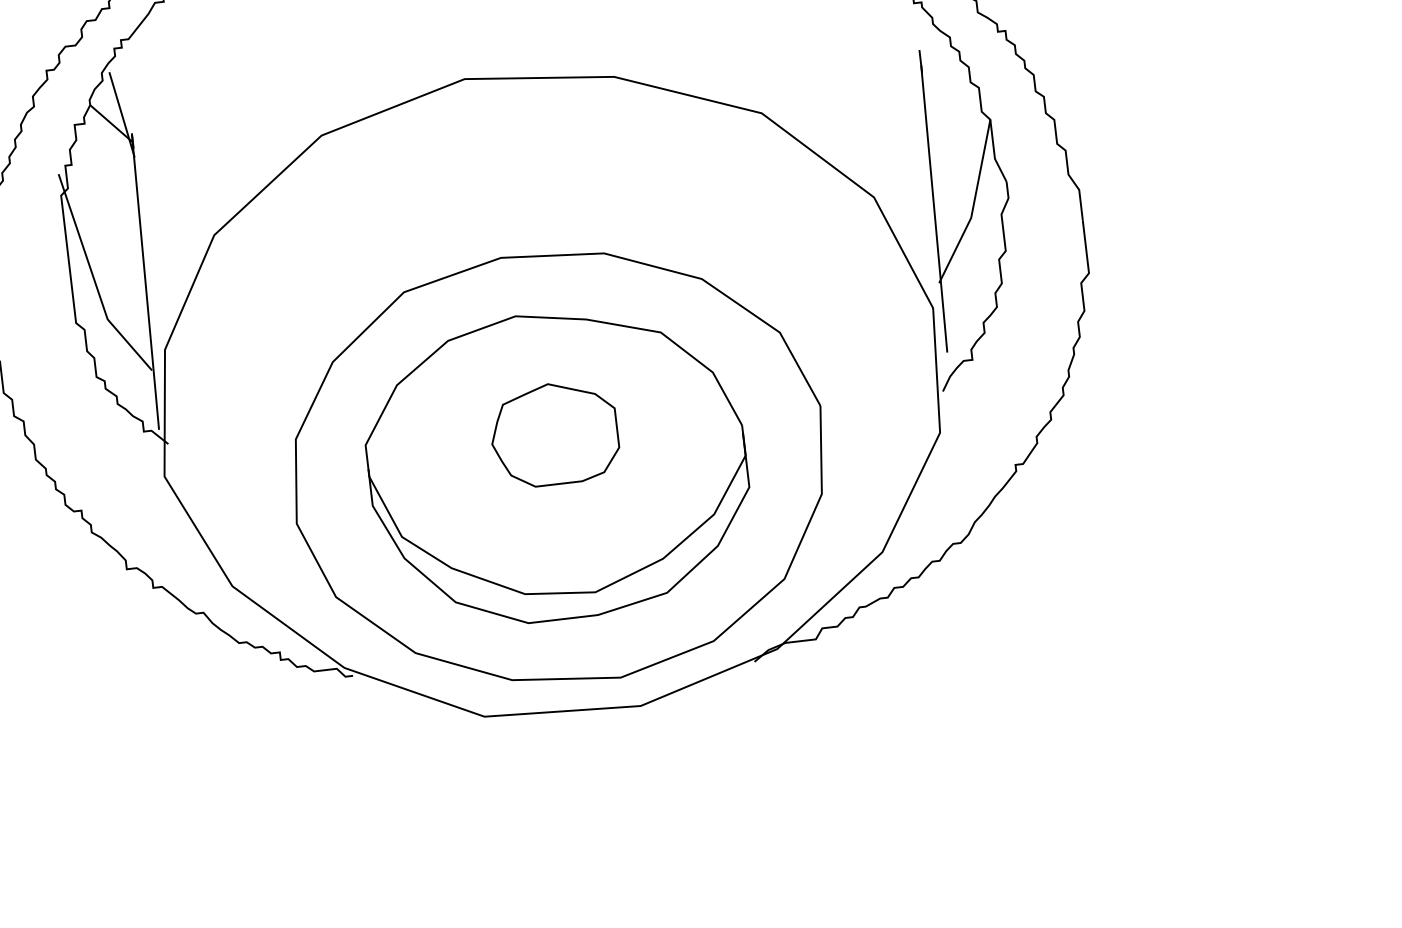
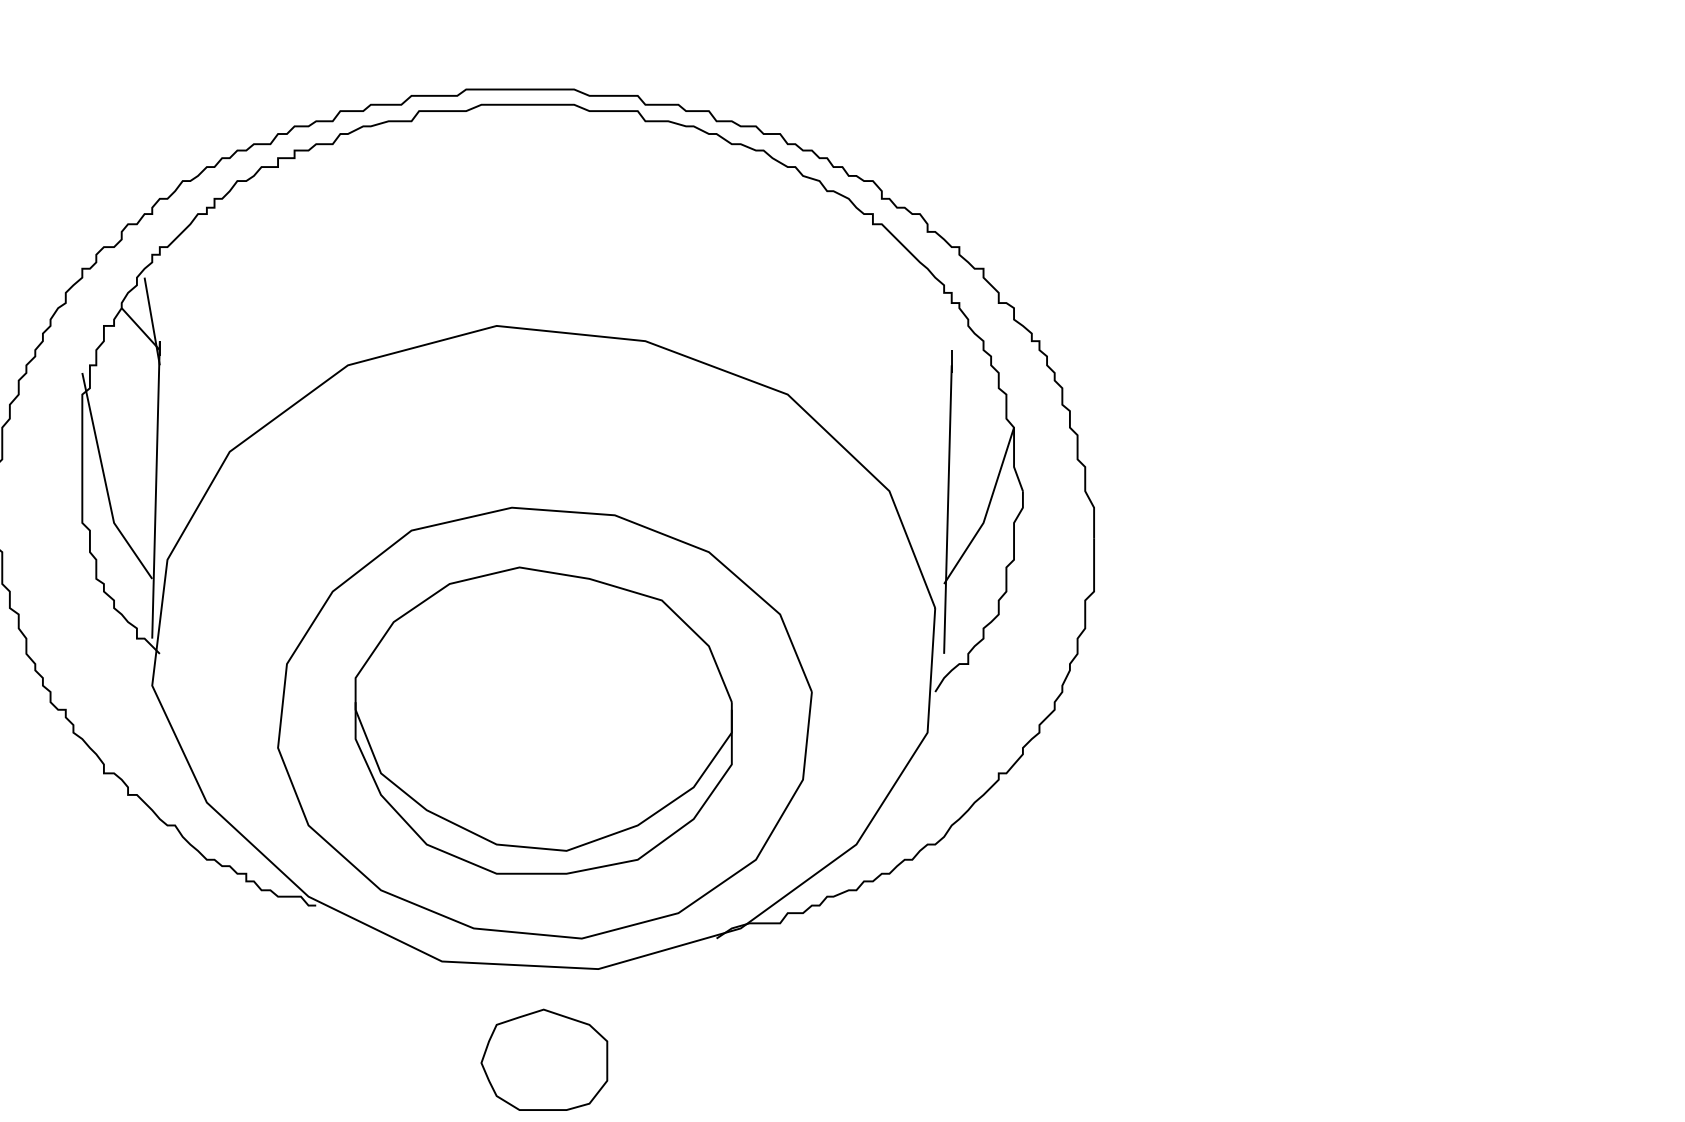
part: (554, 433) -> (544, 1059), moved

